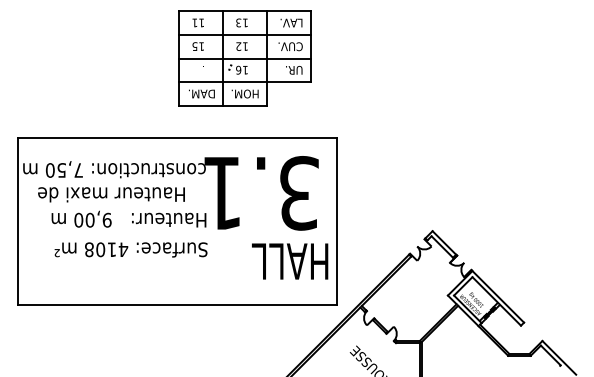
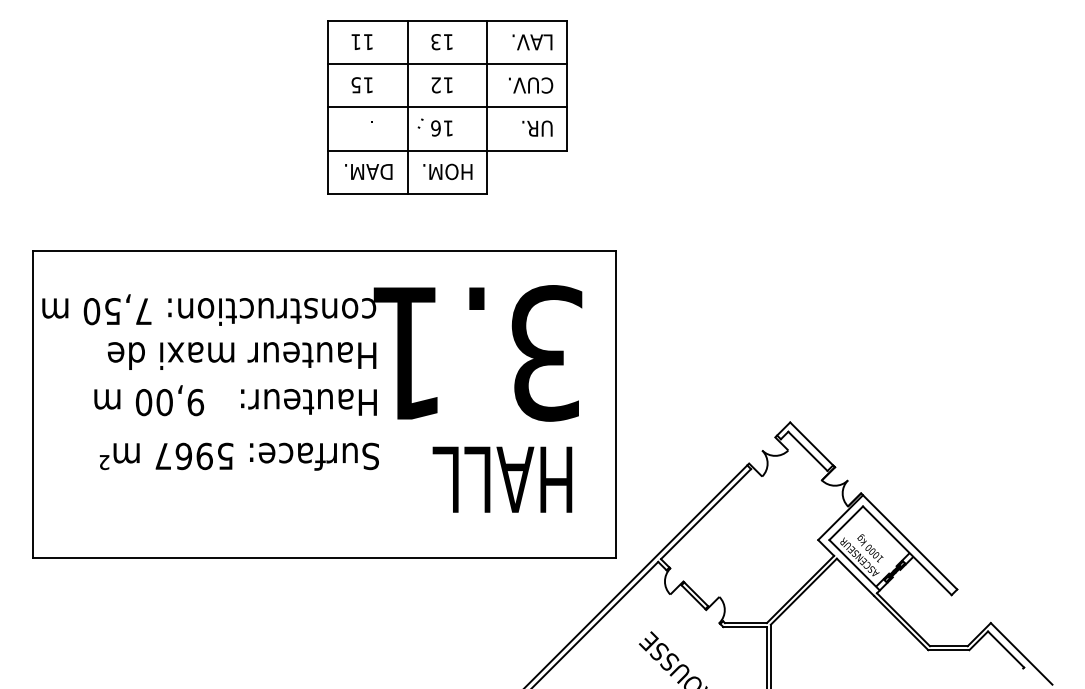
text: (111, 194) -> (242, 355), moved
text: (106, 249) -> (194, 455), 4108 -> 5967
text: (290, 261) -> (503, 479), moved

